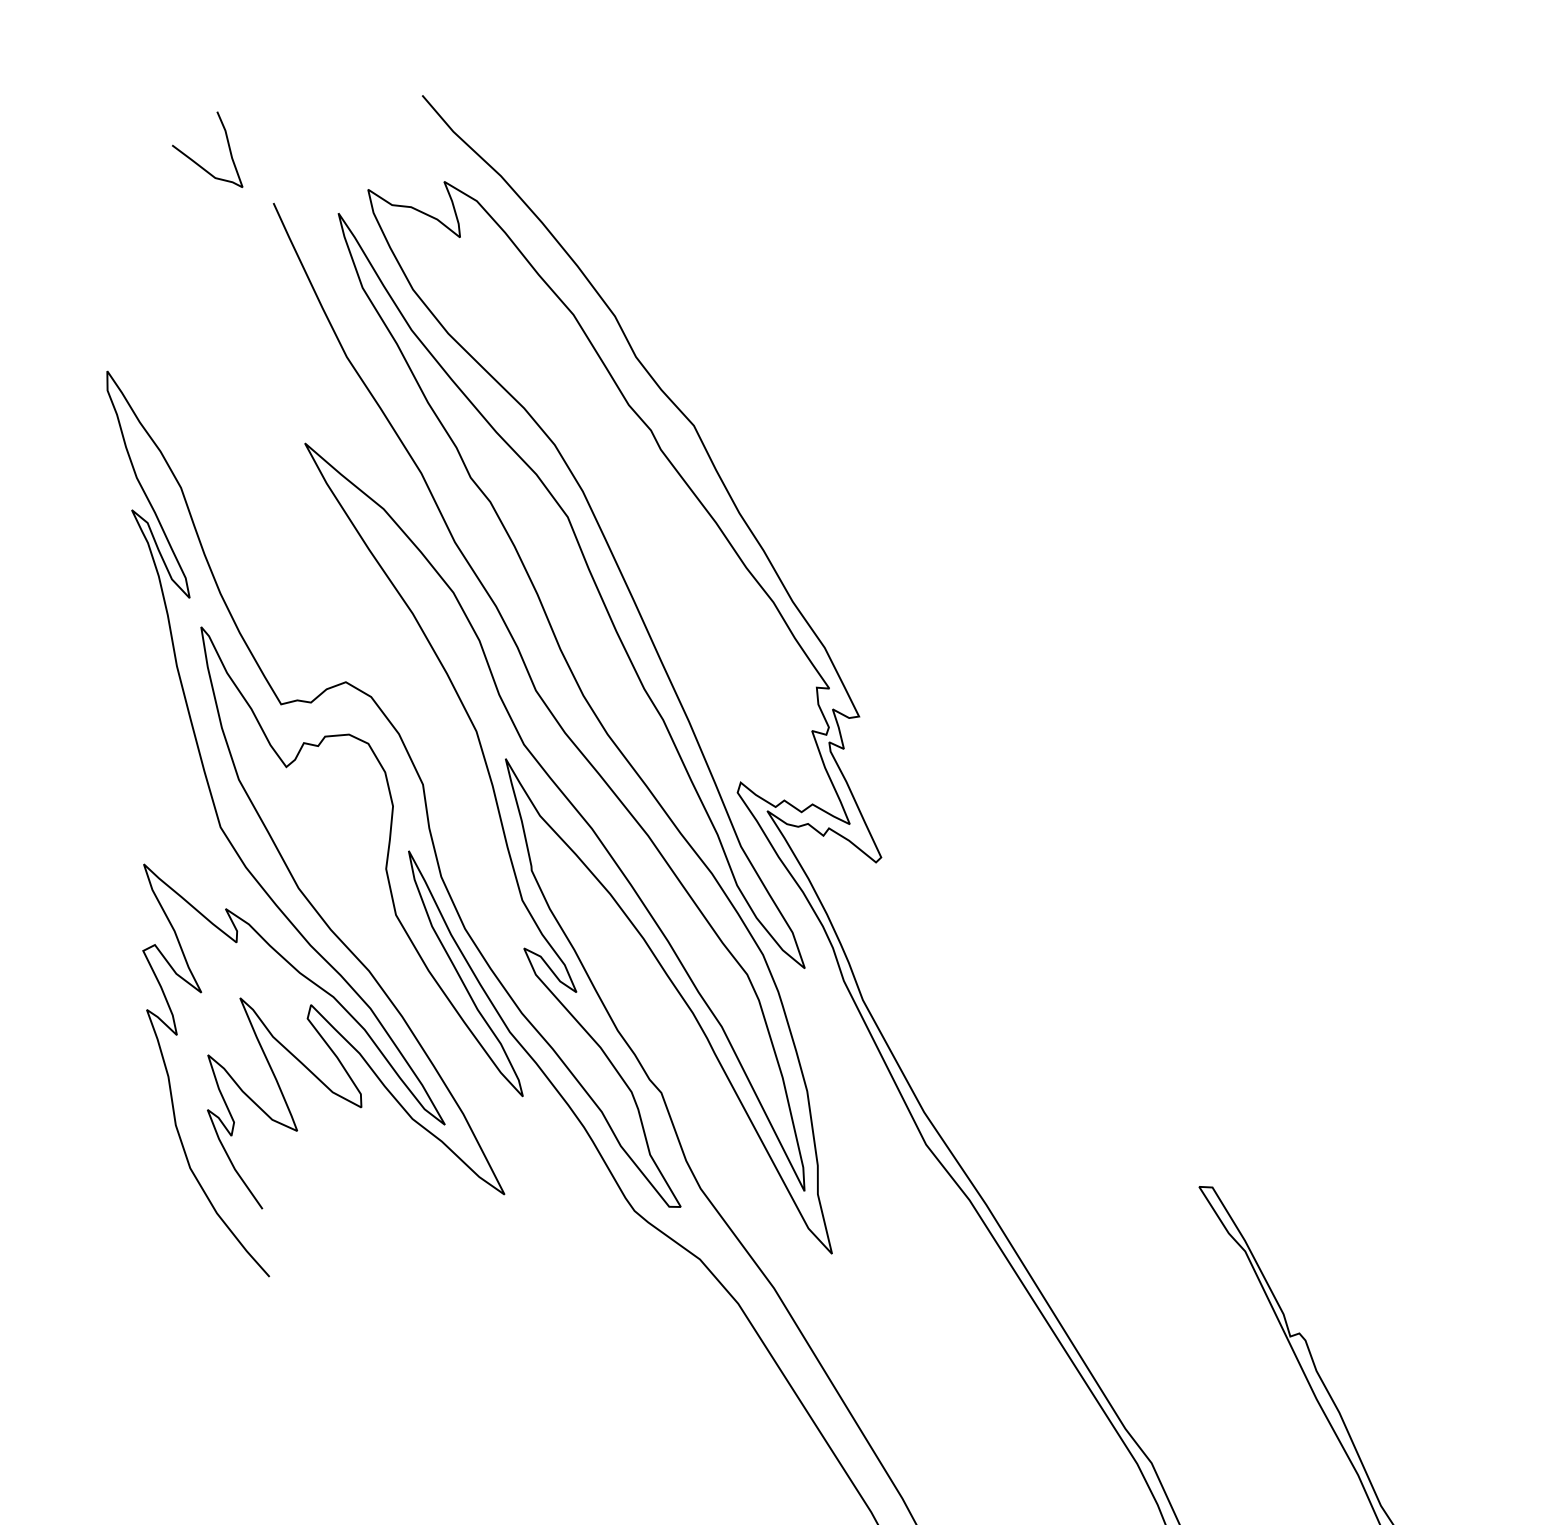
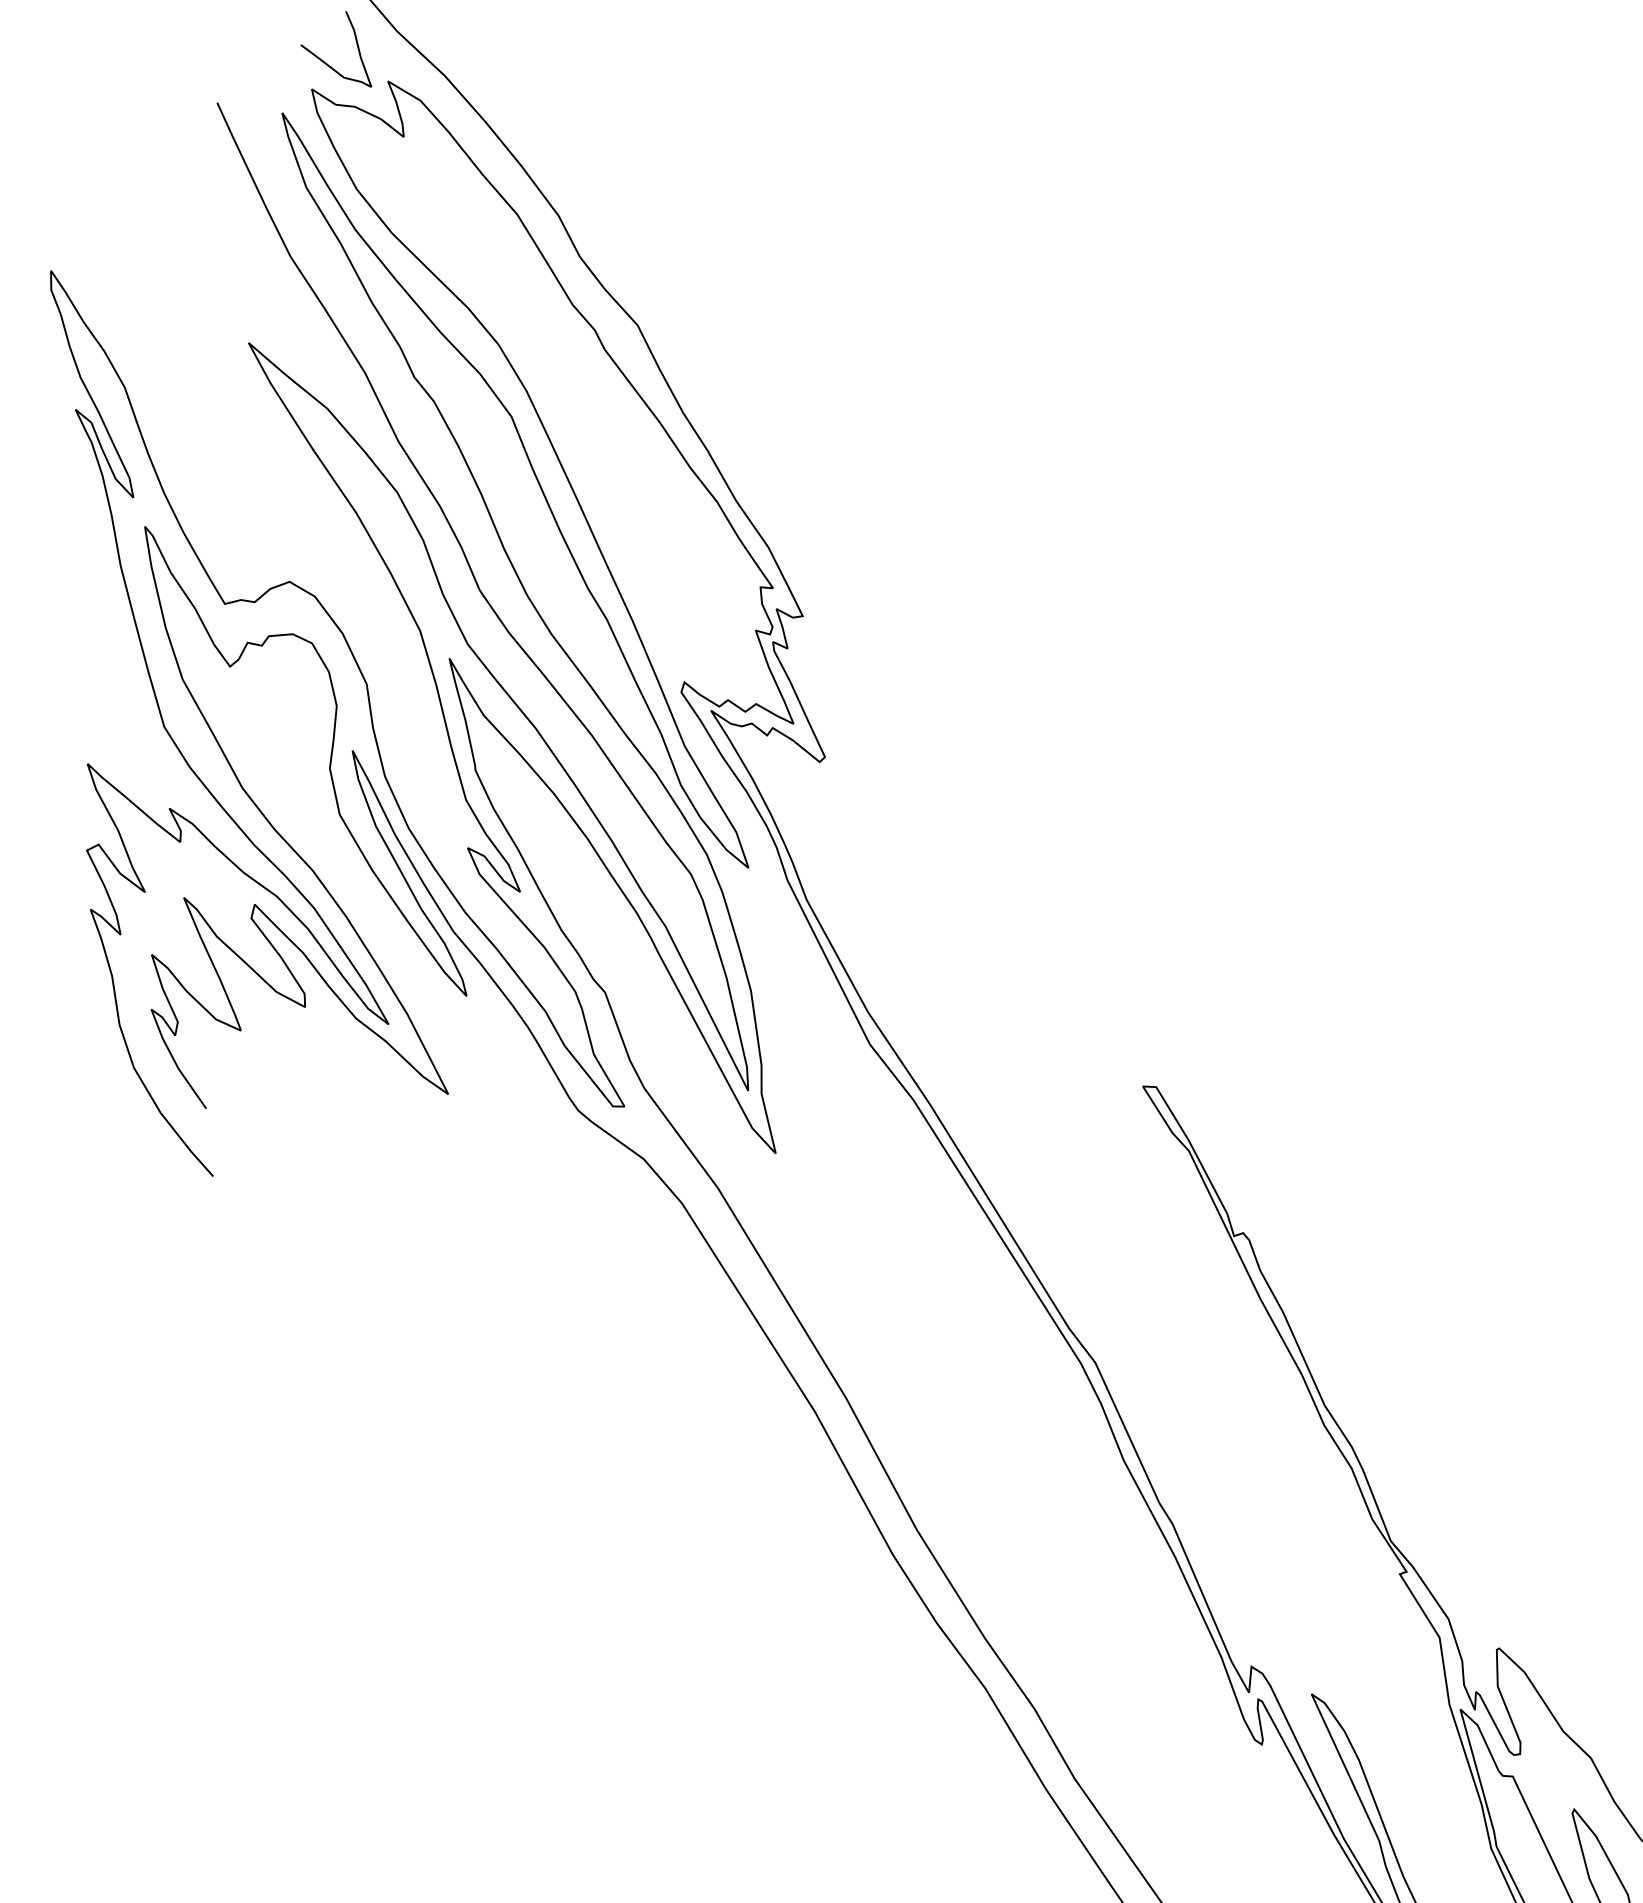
curve: (197, 162) -> (326, 62), moved

